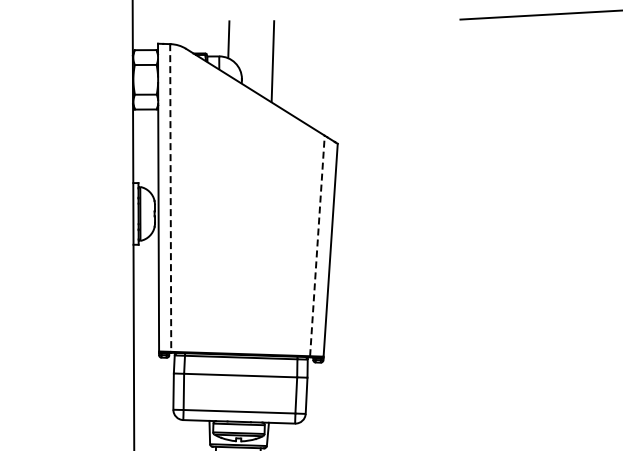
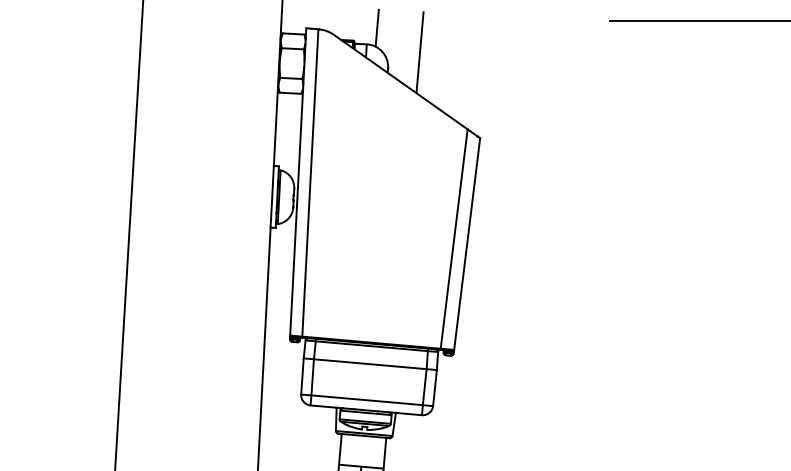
line: (170, 197) -> (310, 182), dashed -> solid
line: (317, 246) -> (454, 239), dashed -> solid

